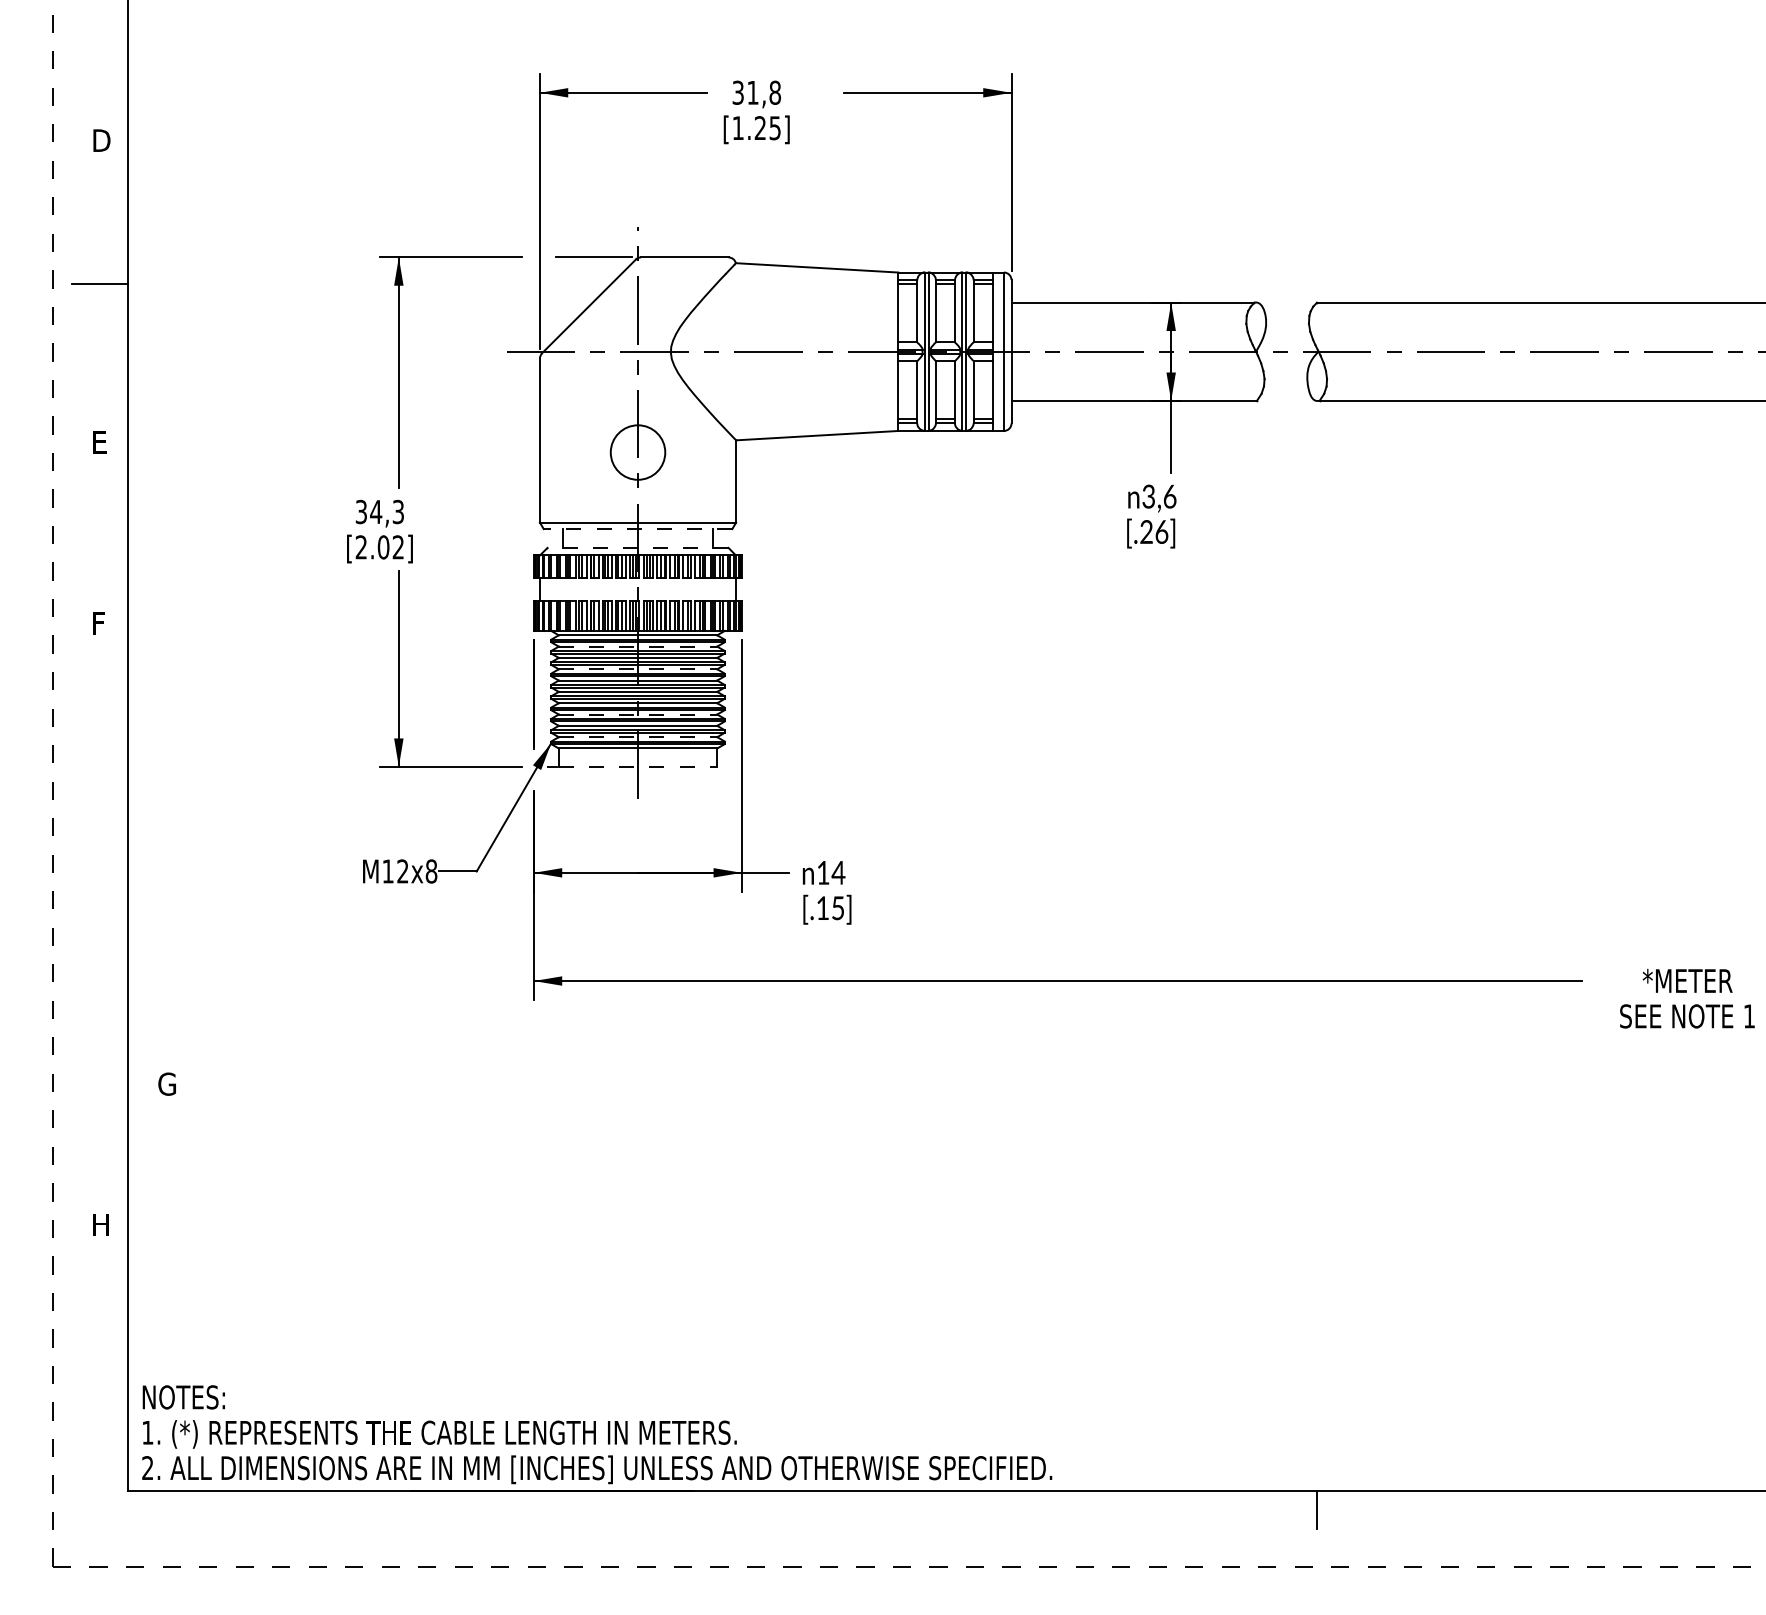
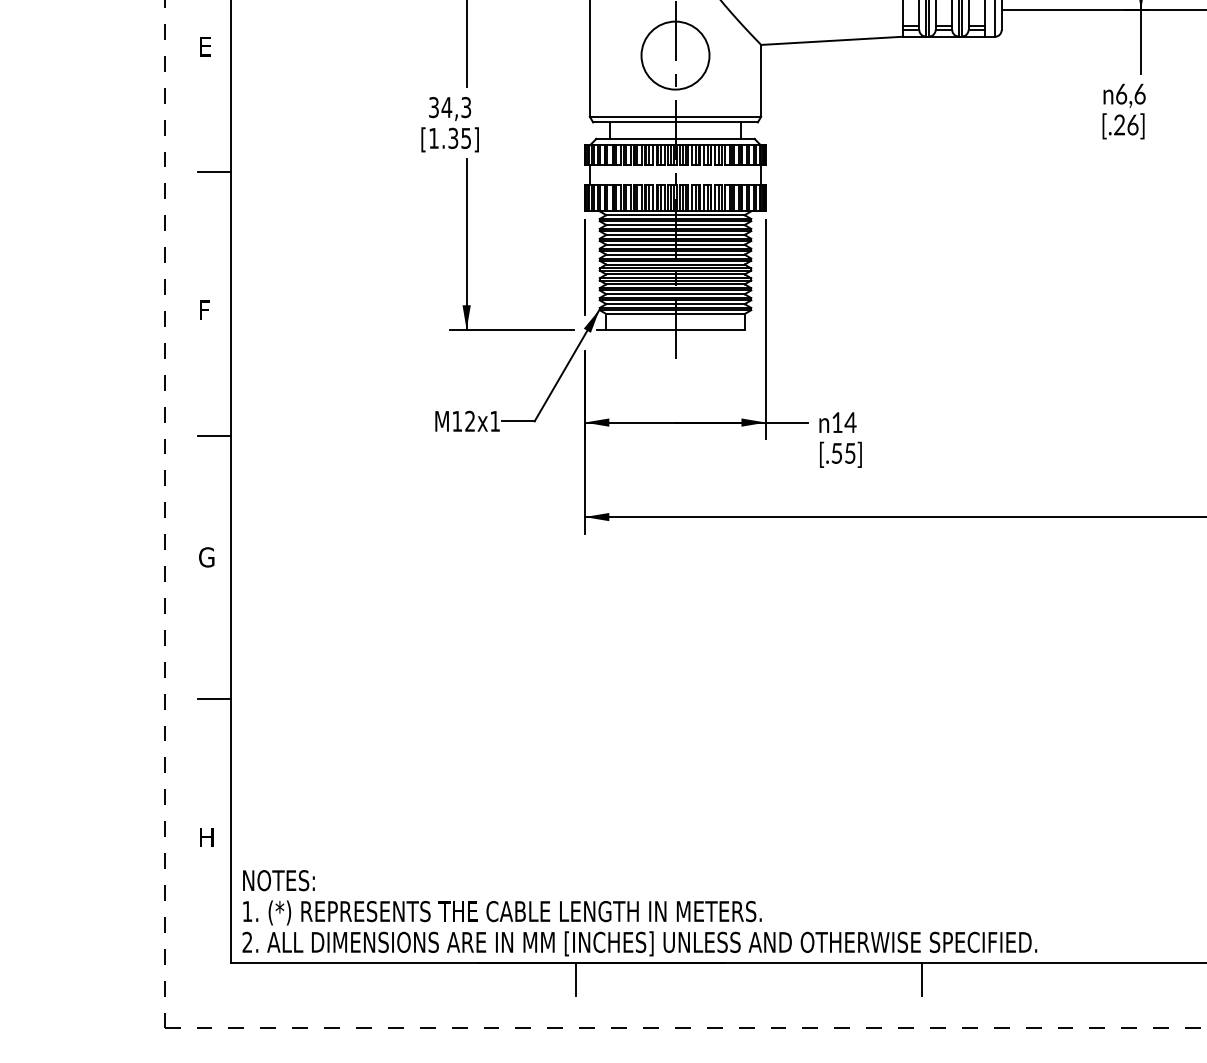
circle: (637, 452) -> (675, 55), size x1.43
text: (1148, 496) -> (1121, 93), 3,6 -> 6,6
line: (637, 529) -> (675, 122), dashed -> solid
text: (379, 547) -> (449, 138), [2.02] -> [1.35]
line: (638, 547) -> (675, 138), dashed -> solid
line: (109, 585) -> (214, 171), added
text: (98, 623) -> (204, 310), moved
line: (638, 646) -> (675, 224), dashed -> solid
line: (638, 669) -> (675, 245), dashed -> solid
line: (638, 714) -> (675, 284), dashed -> solid
line: (638, 737) -> (675, 304), dashed -> solid
line: (638, 766) -> (675, 329), dashed -> solid
text: (431, 871) -> (495, 421), M12x8 -> M12x1
line: (109, 887) -> (214, 435), added
text: (822, 908) -> (836, 453), [.15] -> [.55]
text: (166, 1083) -> (206, 556), moved
line: (109, 1189) -> (214, 699), added
text: (100, 1224) -> (206, 837), moved
line: (524, 1509) -> (576, 978), added
line: (920, 1509) -> (922, 978), added

